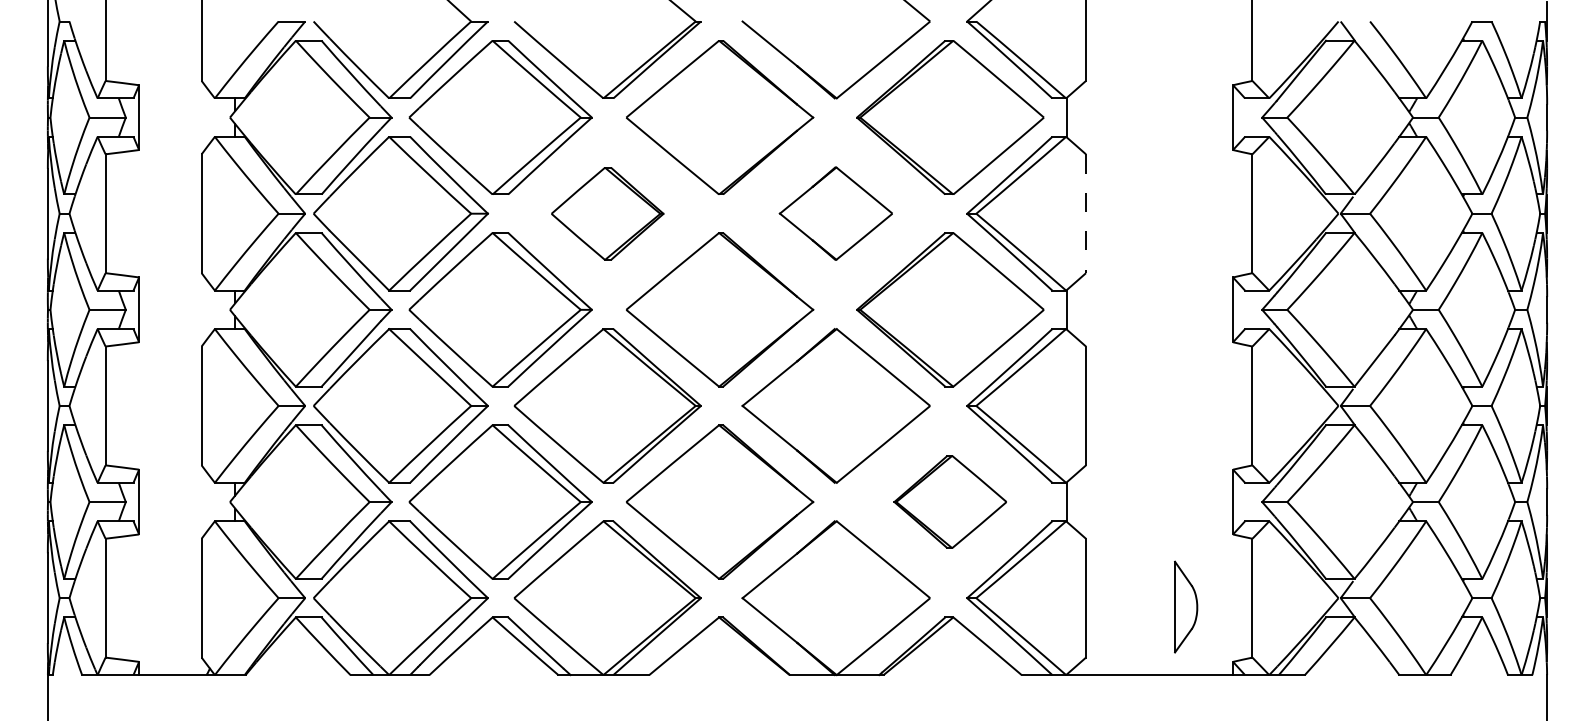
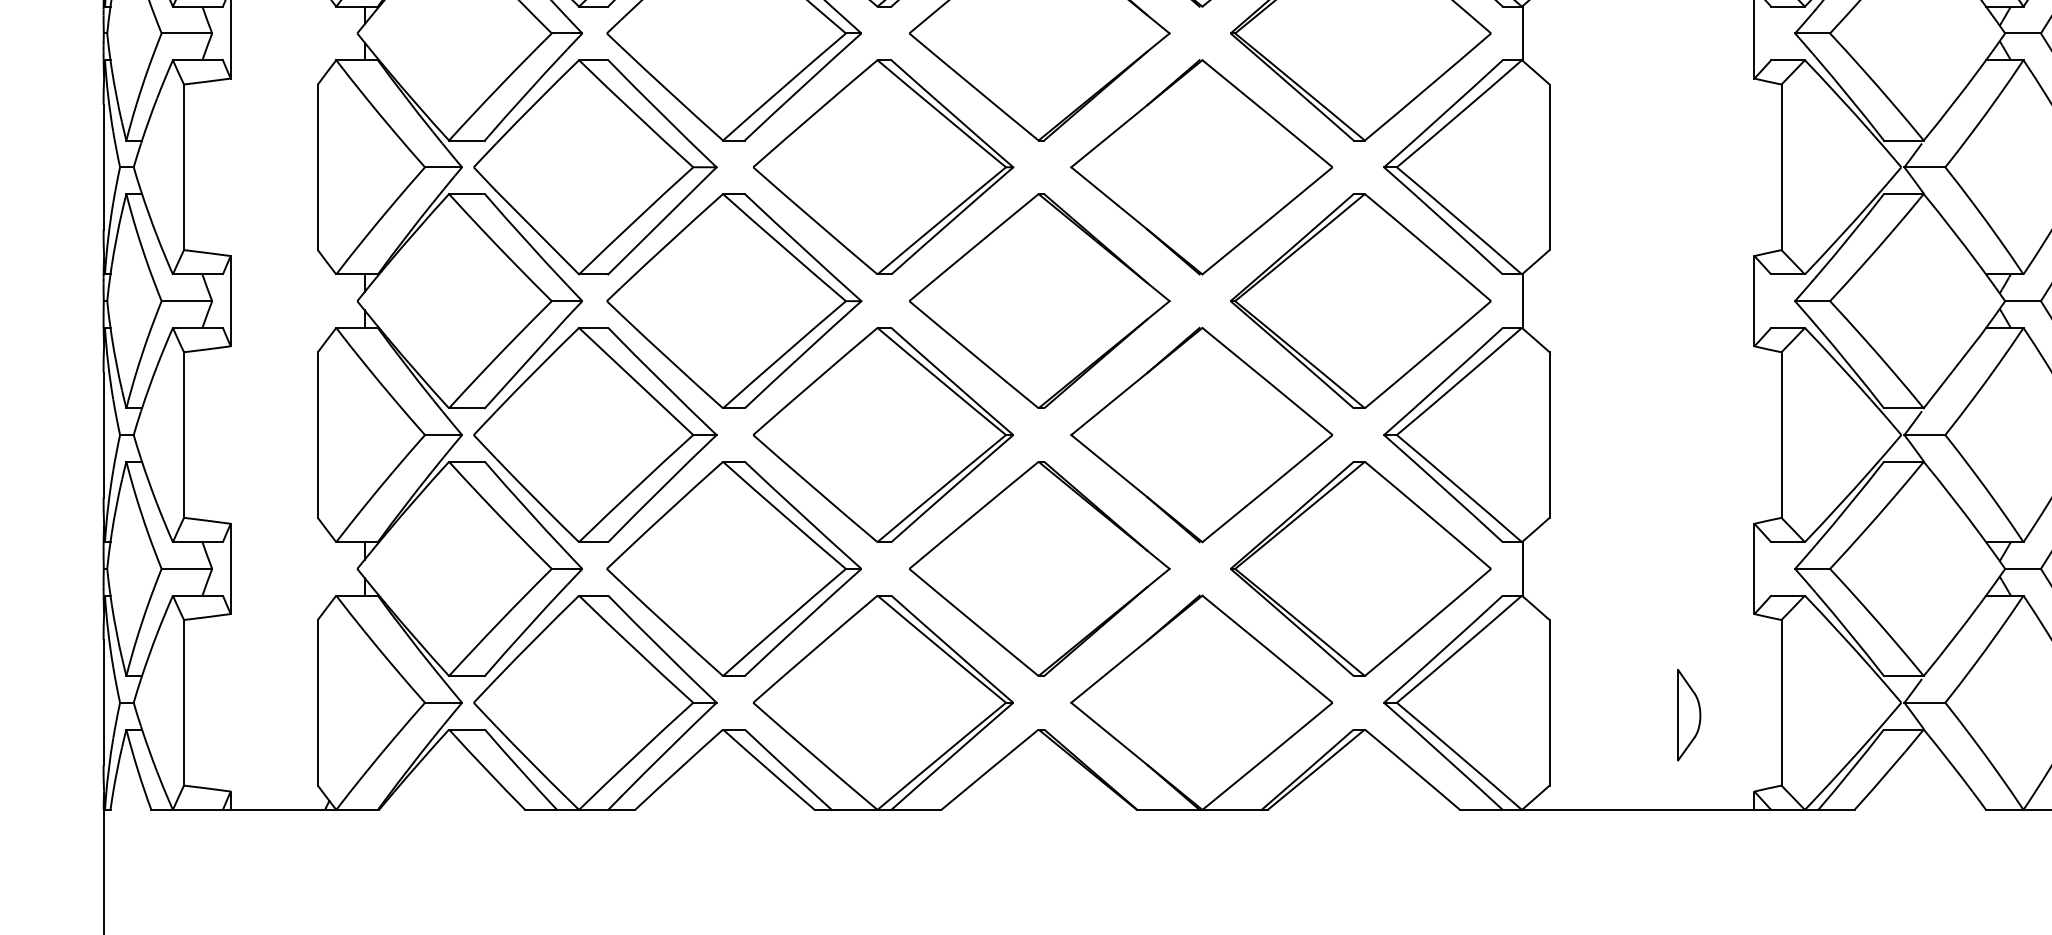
part: (607, 213) -> (883, 166), size x1.67
part: (835, 213) -> (1200, 166), size x1.67
line: (1086, 214) -> (1550, 168), dashed -> solid
part: (950, 501) -> (1360, 568), size x1.67
part: (1186, 606) -> (1689, 714), size x0.71

